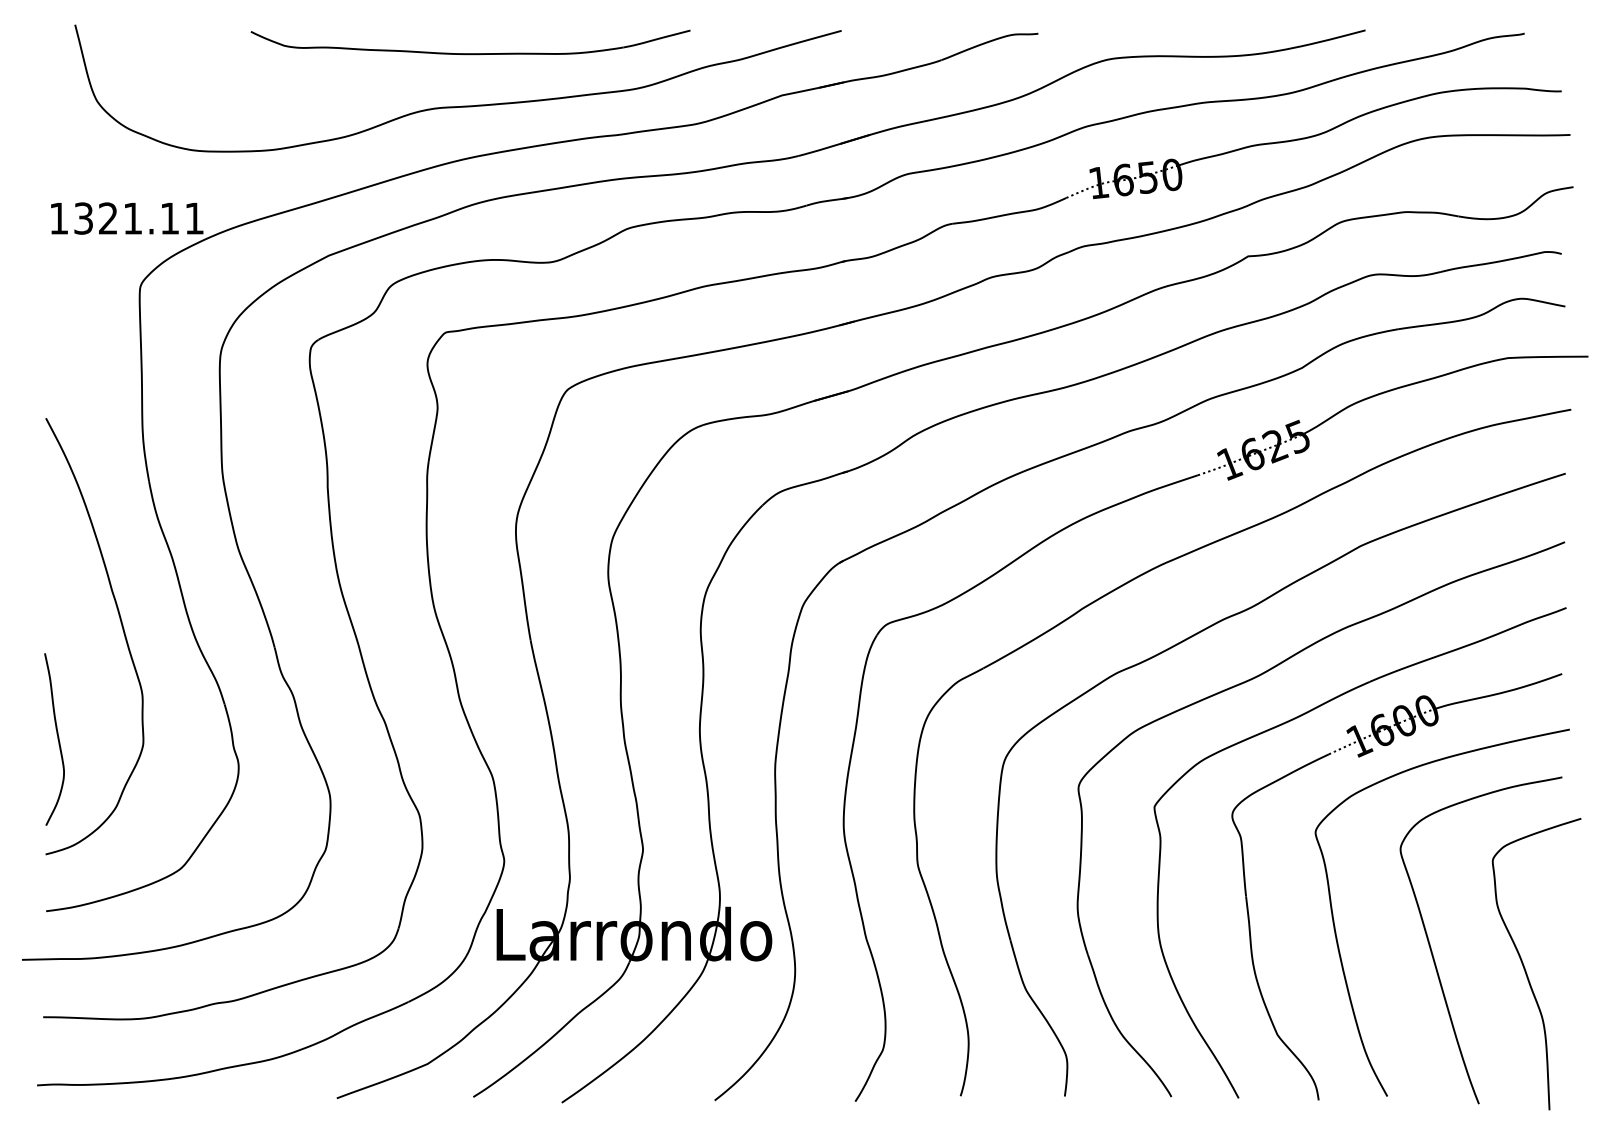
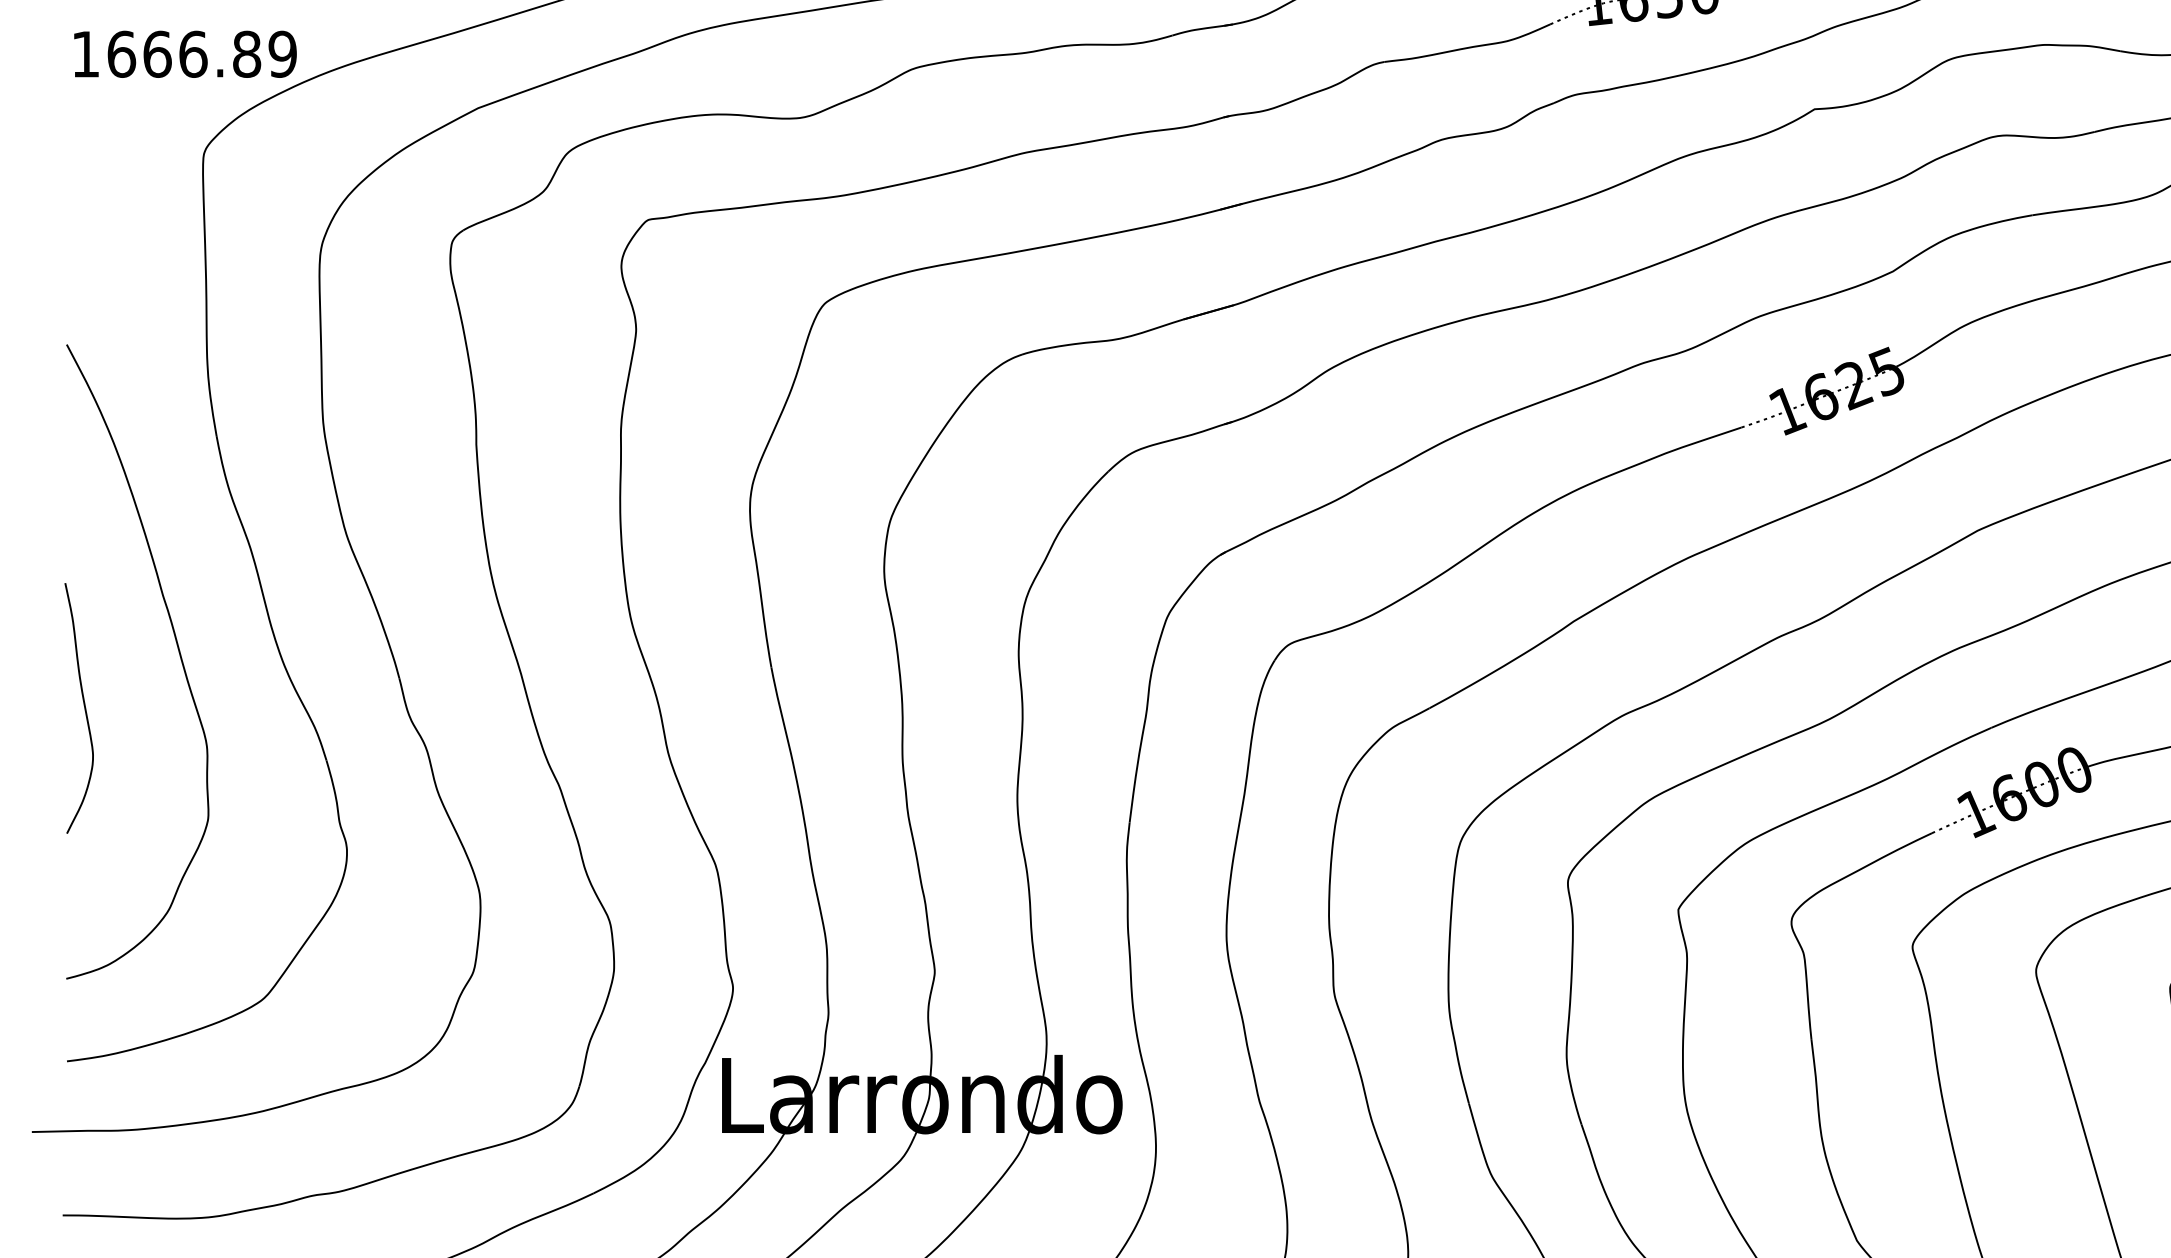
text: (139, 218) -> (202, 54), 1321.11 -> 1666.89
curve: (57, 739) -> (83, 708), moved

